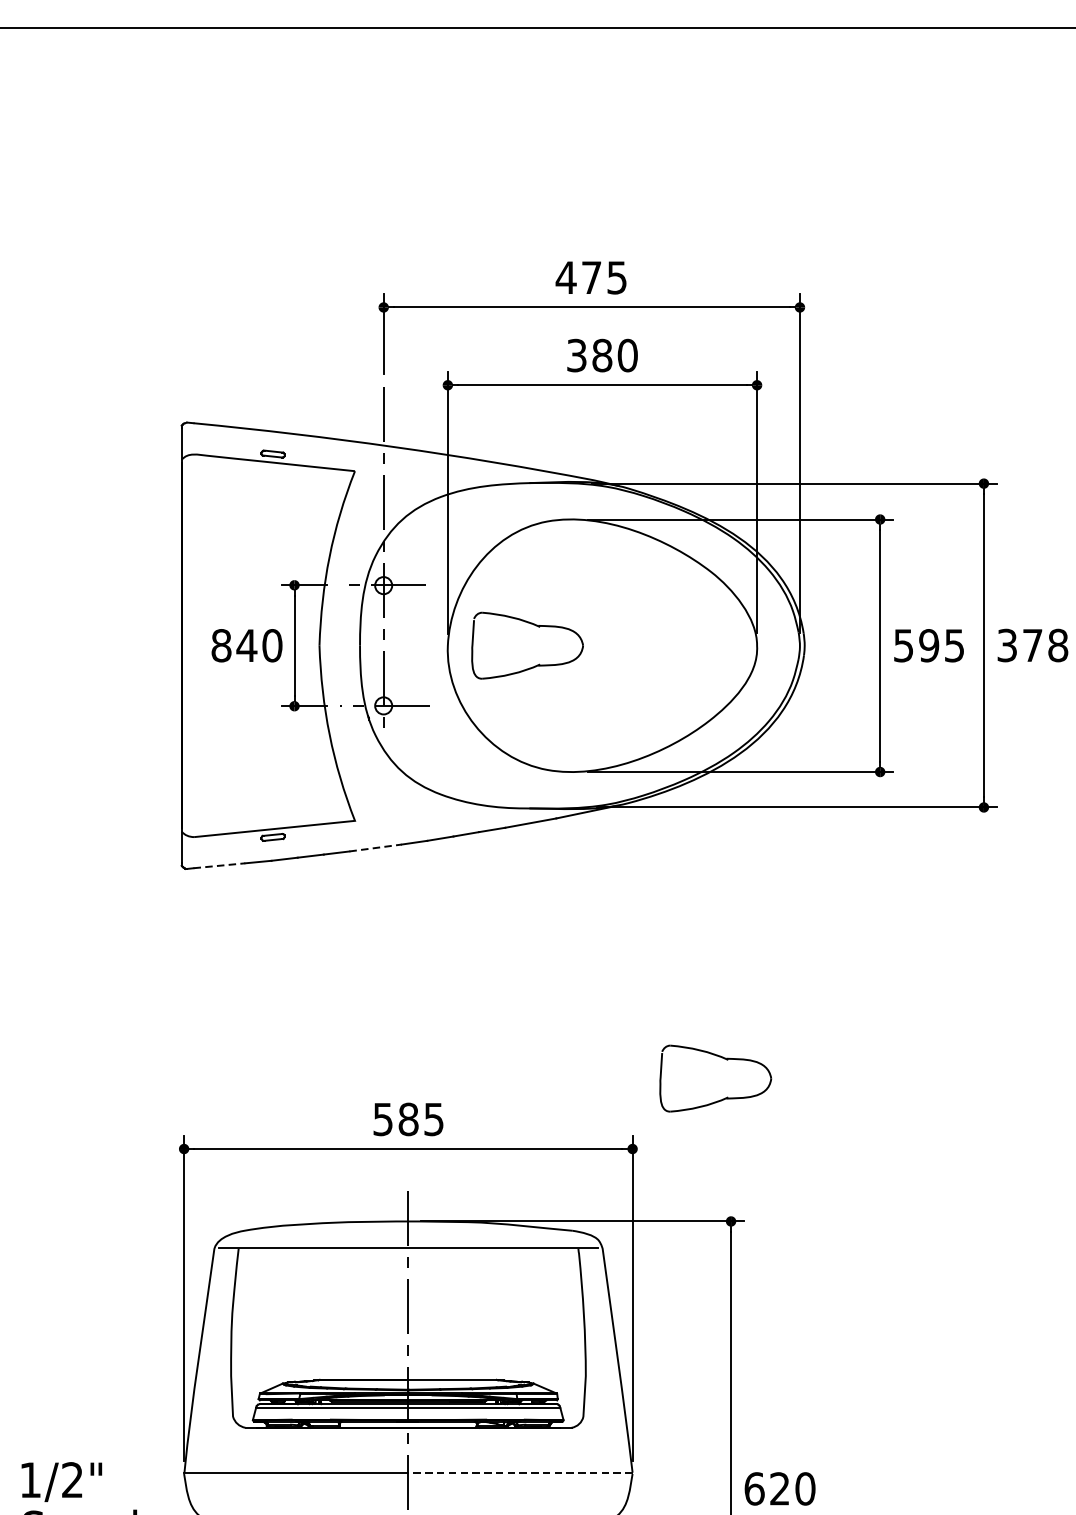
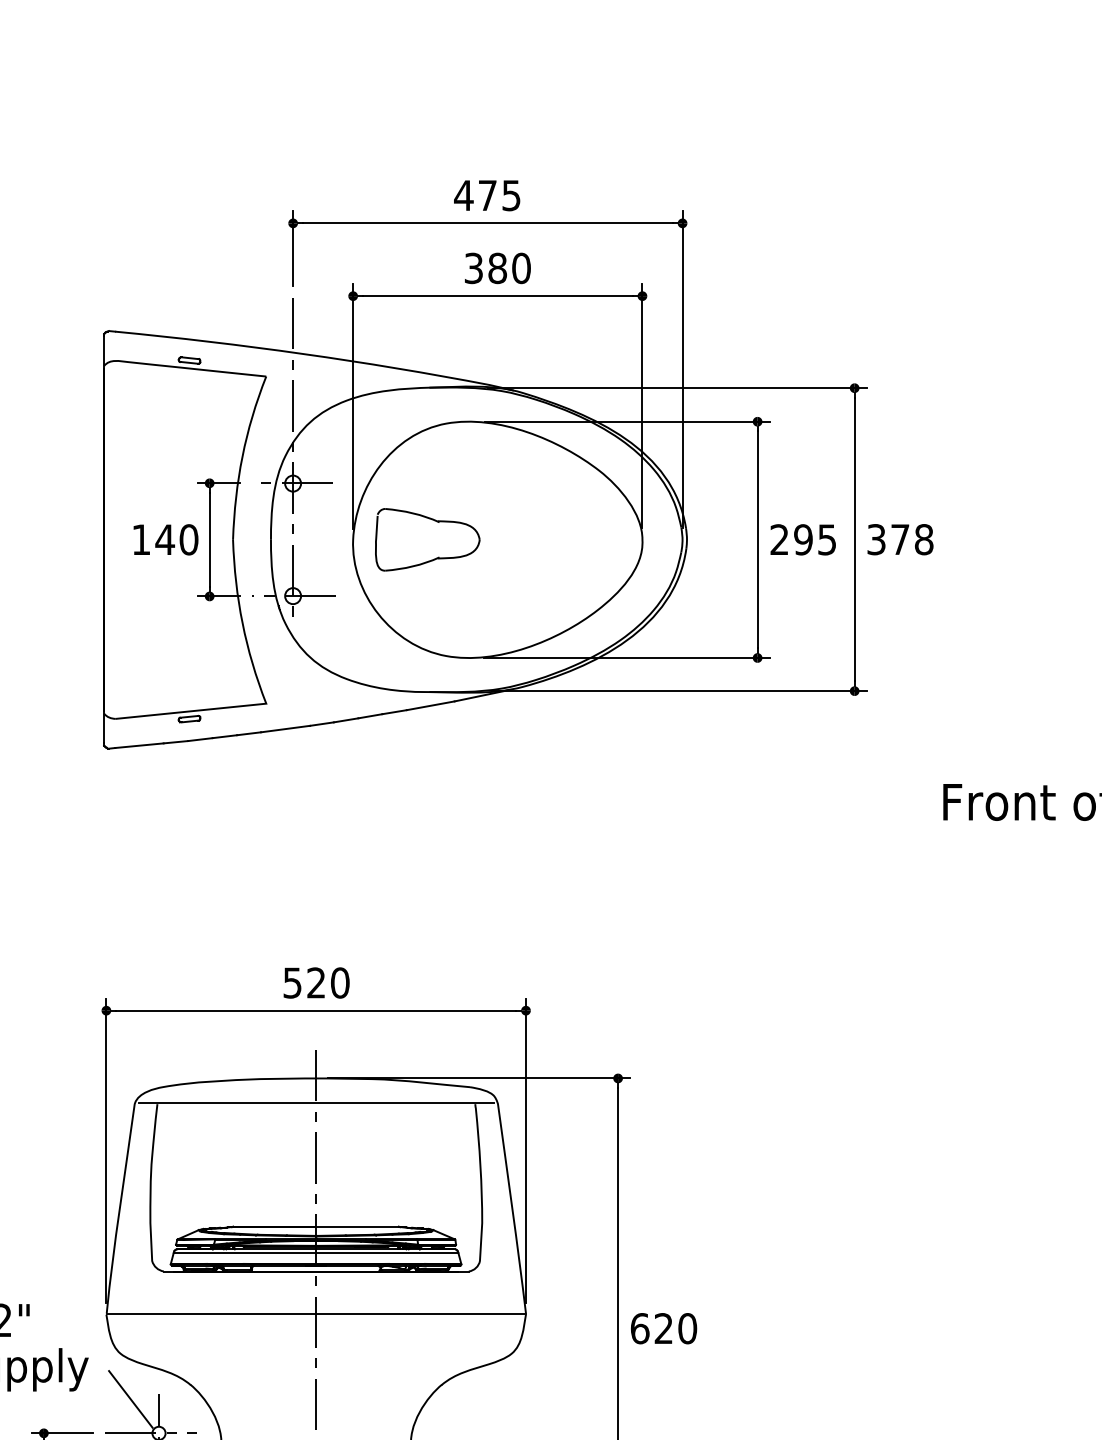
text: (221, 645) -> (141, 539), 840 -> 140
text: (903, 645) -> (779, 539), 595 -> 295
line: (375, 848) -> (285, 729), dashed -> solid
line: (219, 865) -> (139, 745), dashed -> solid
part: (722, 1059) -> (610, 926), removed
text: (421, 1118) -> (328, 982), 585 -> 520
line: (520, 1473) -> (421, 1314), dashed -> solid

